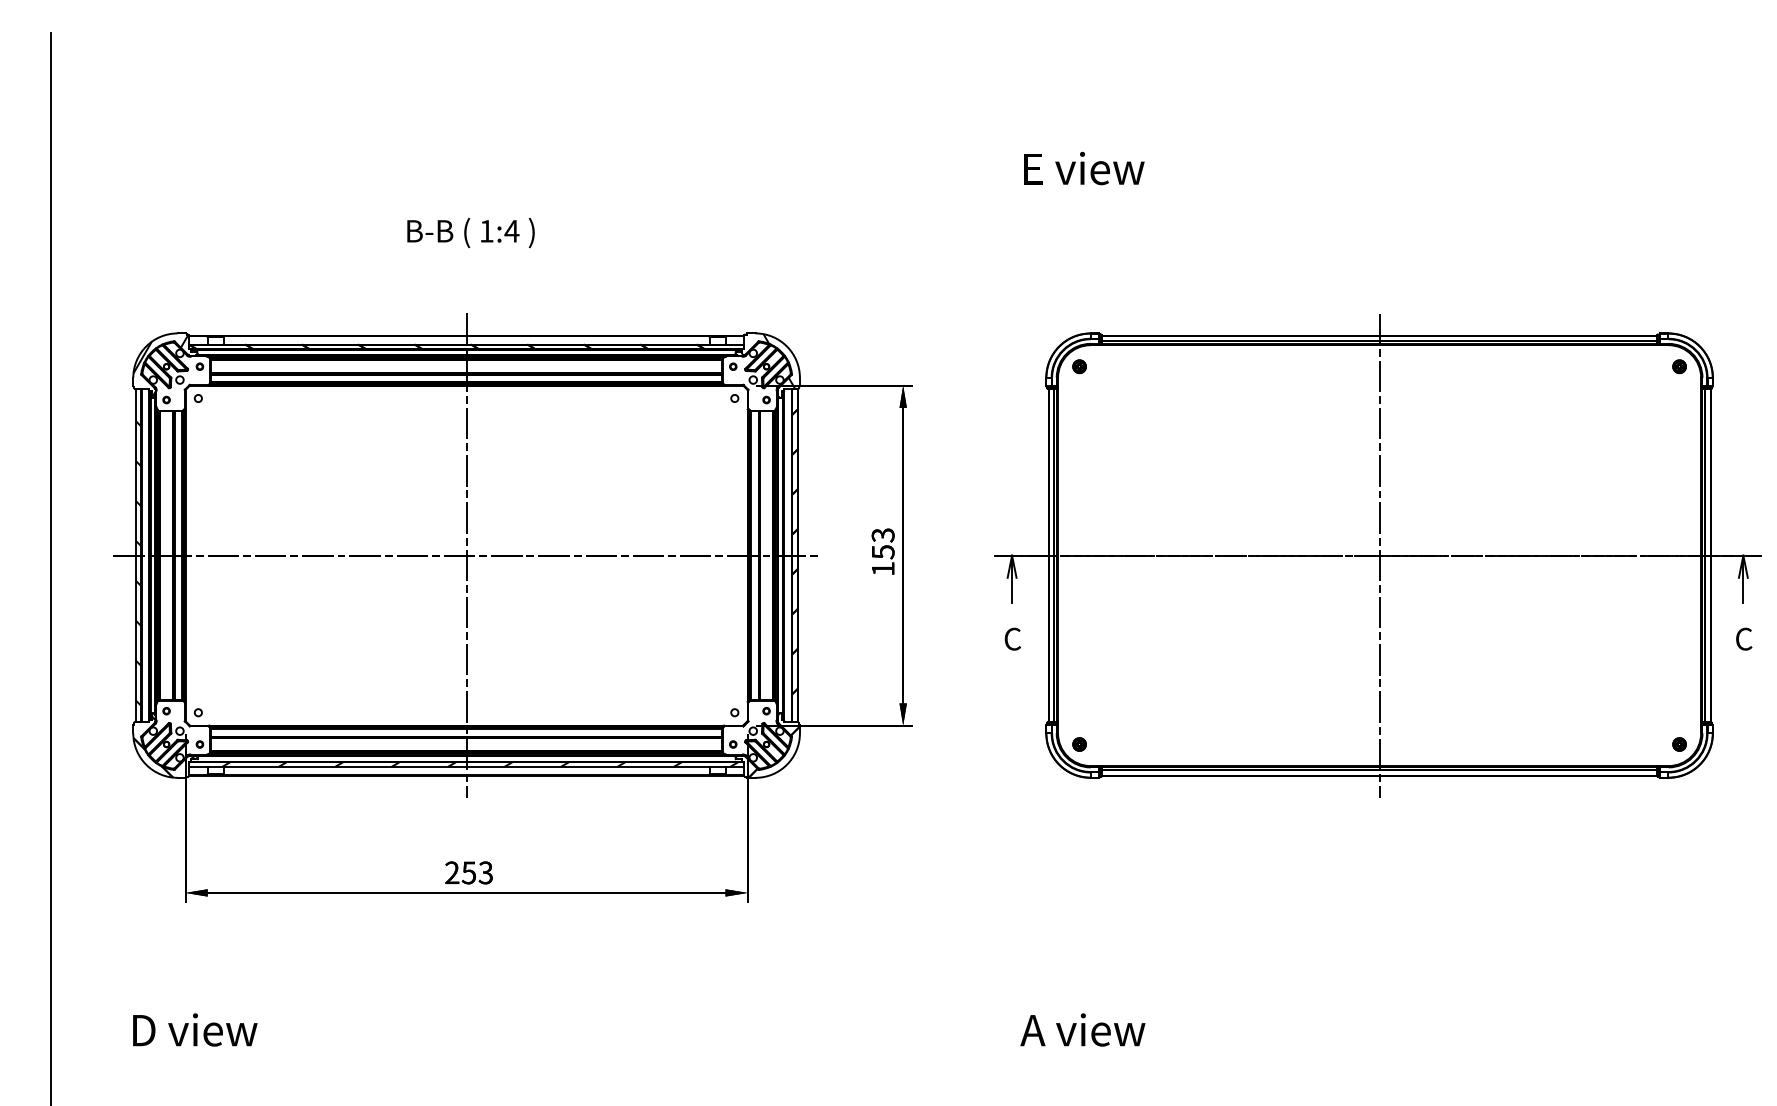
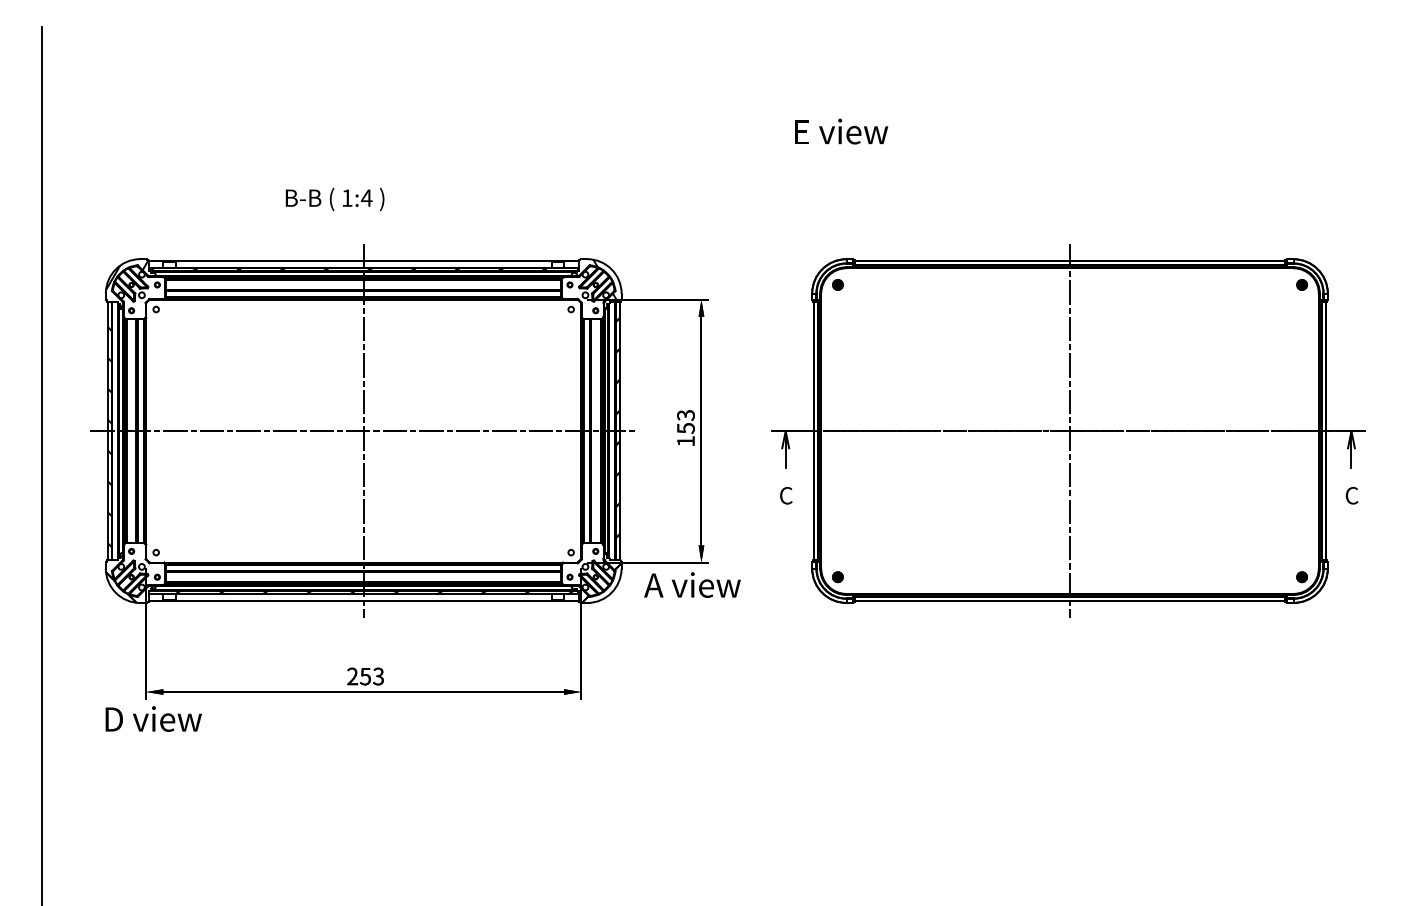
text: (470, 233) -> (334, 199), moved
text: (194, 1029) -> (153, 718), moved
text: (1082, 1029) -> (692, 584), moved

